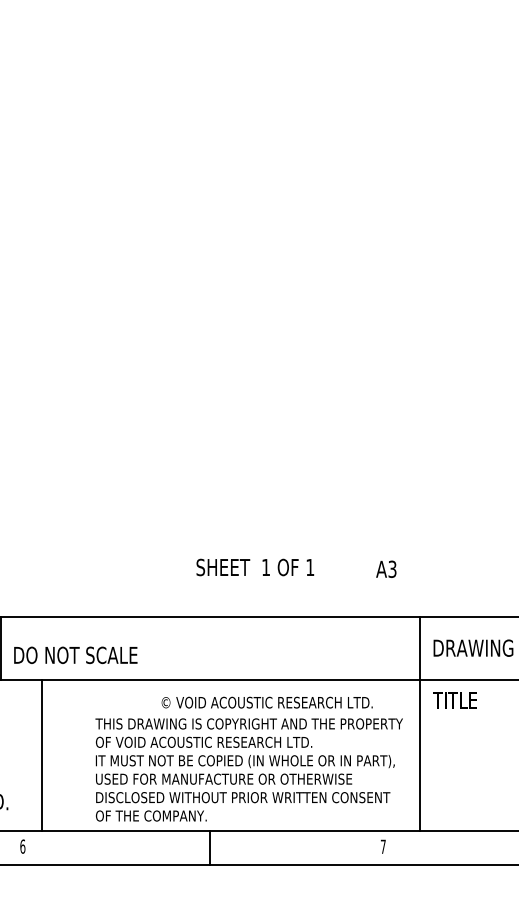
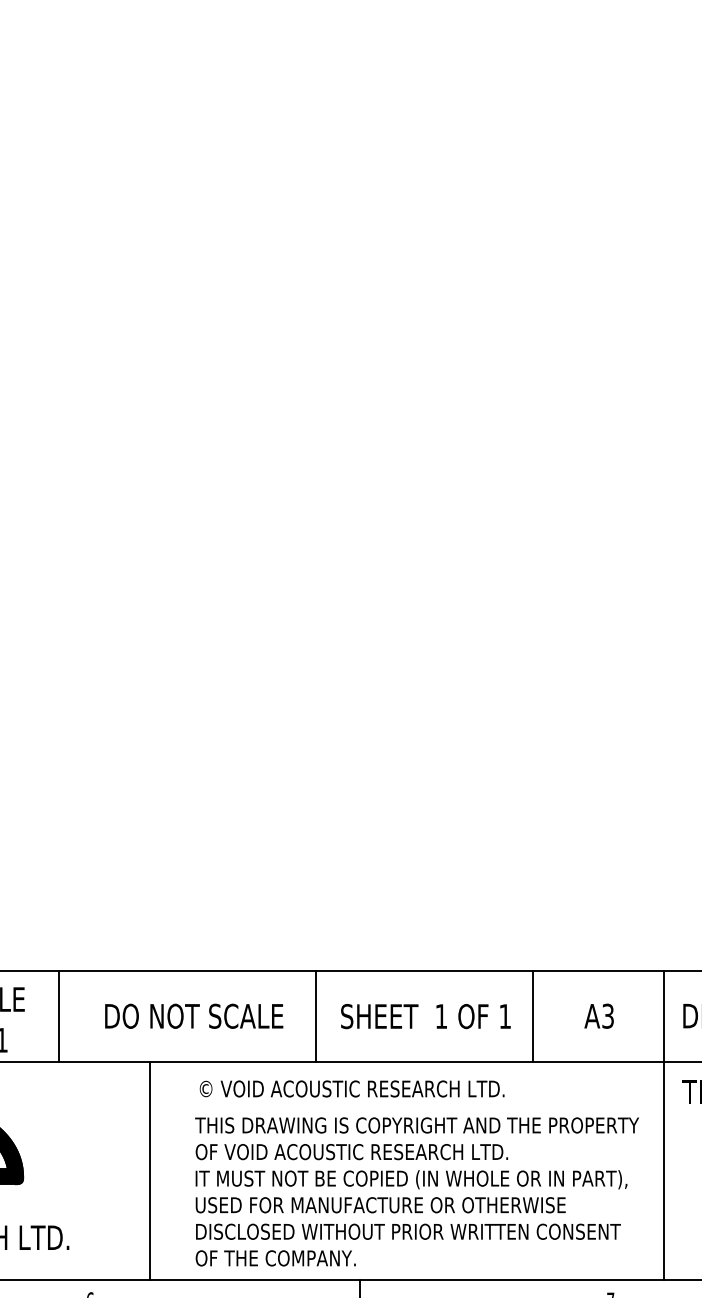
text: (255, 567) -> (426, 1016), moved
text: (386, 568) -> (599, 1015), moved
line: (179, 647) -> (316, 1015), added
line: (329, 647) -> (532, 1015), added
text: (75, 654) -> (193, 1015), moved
text: (266, 702) -> (351, 1088), moved
line: (41, 755) -> (148, 1170), moved

